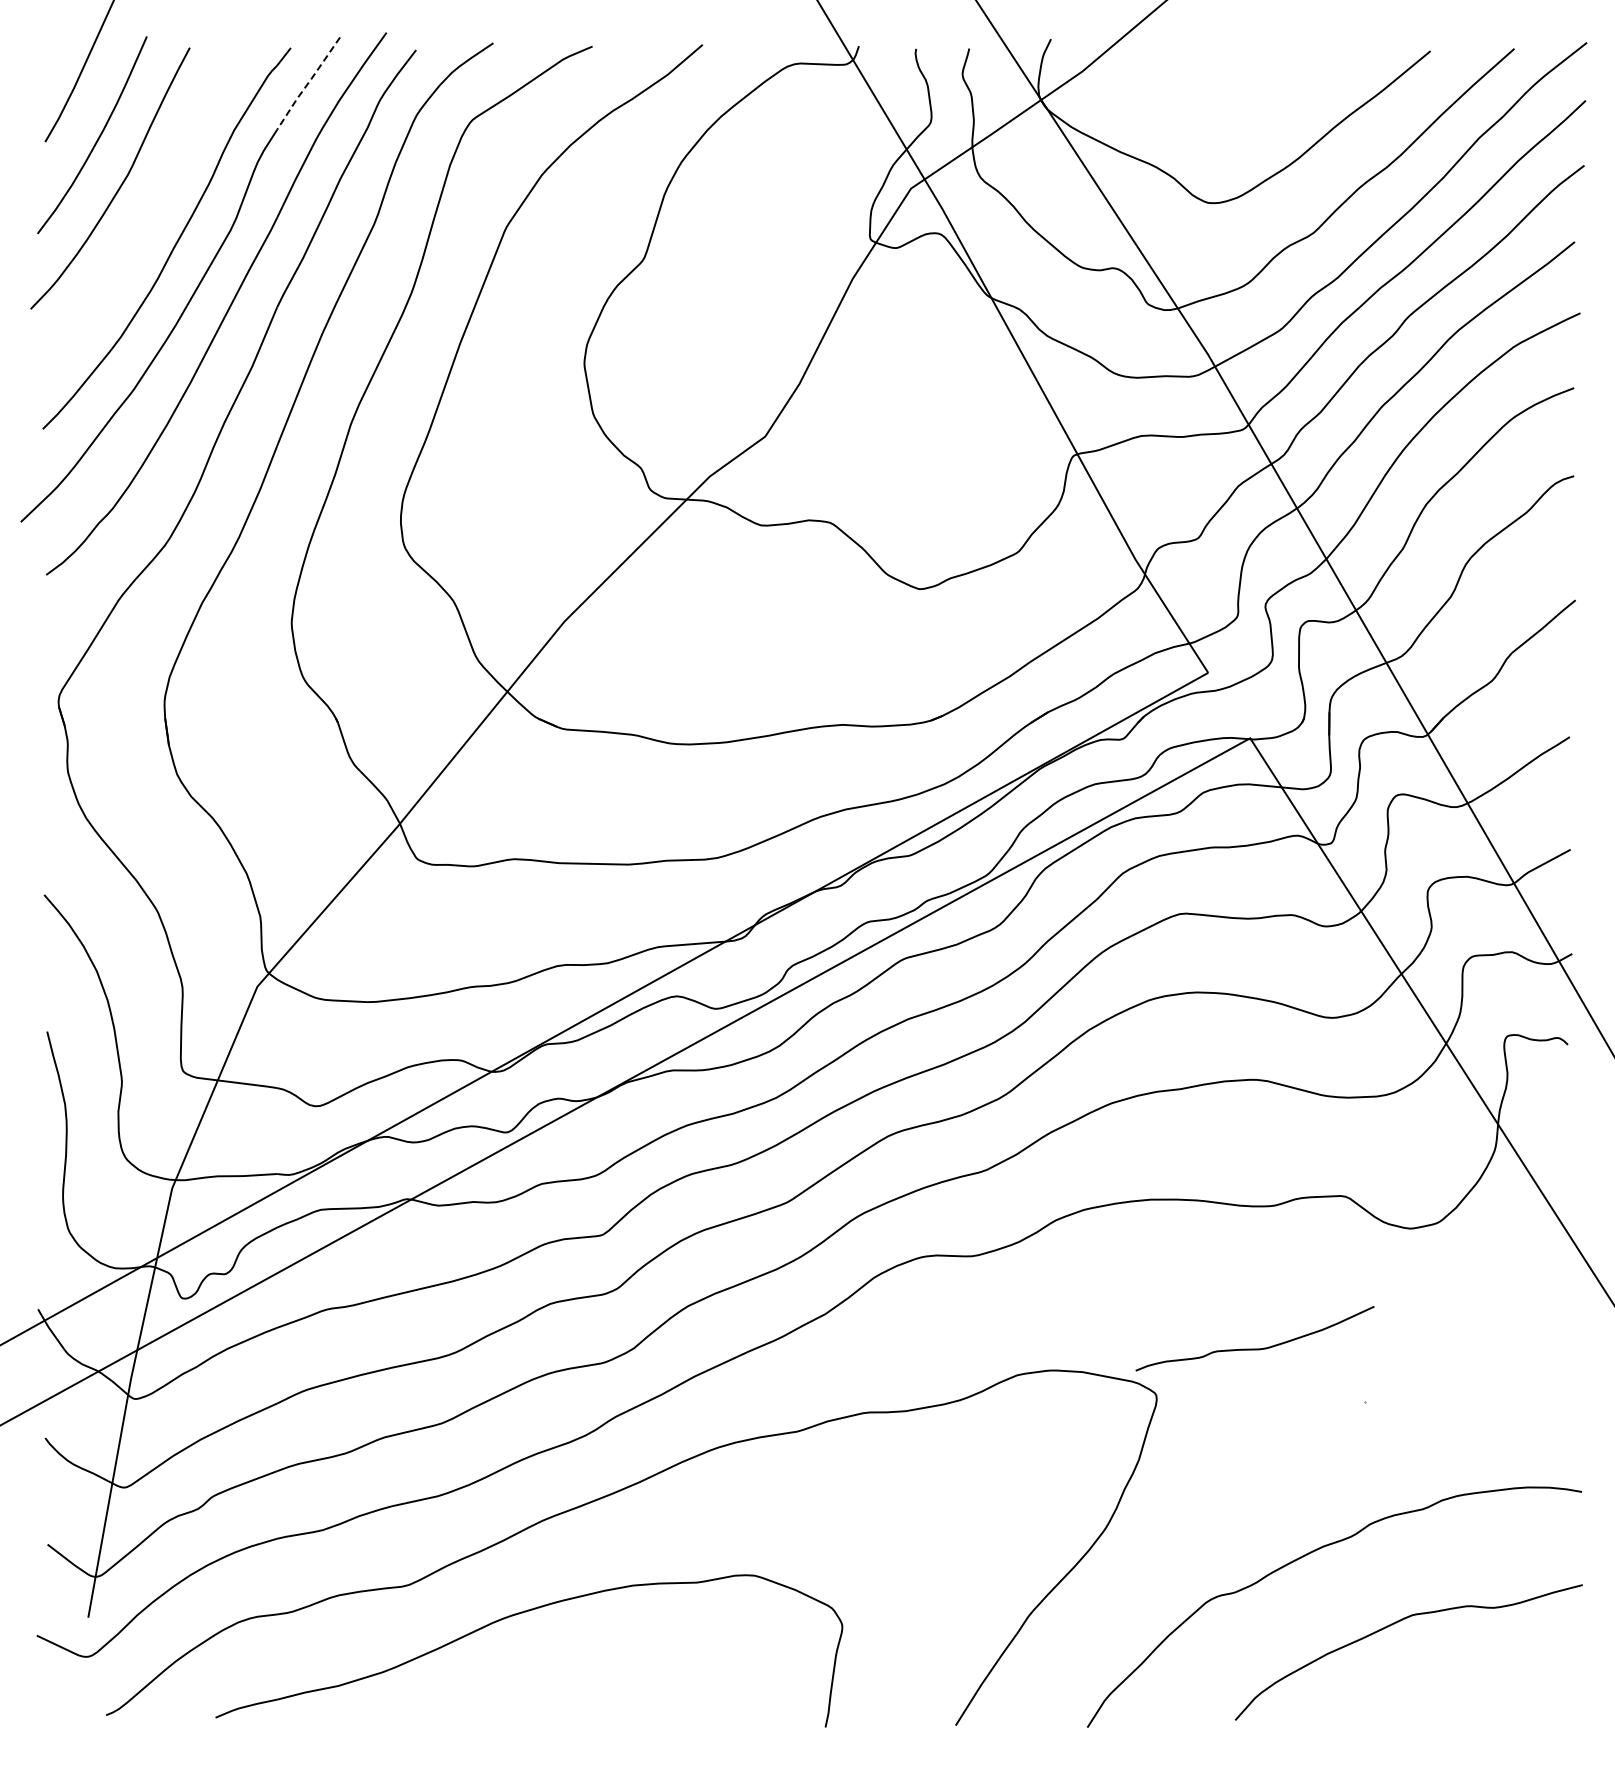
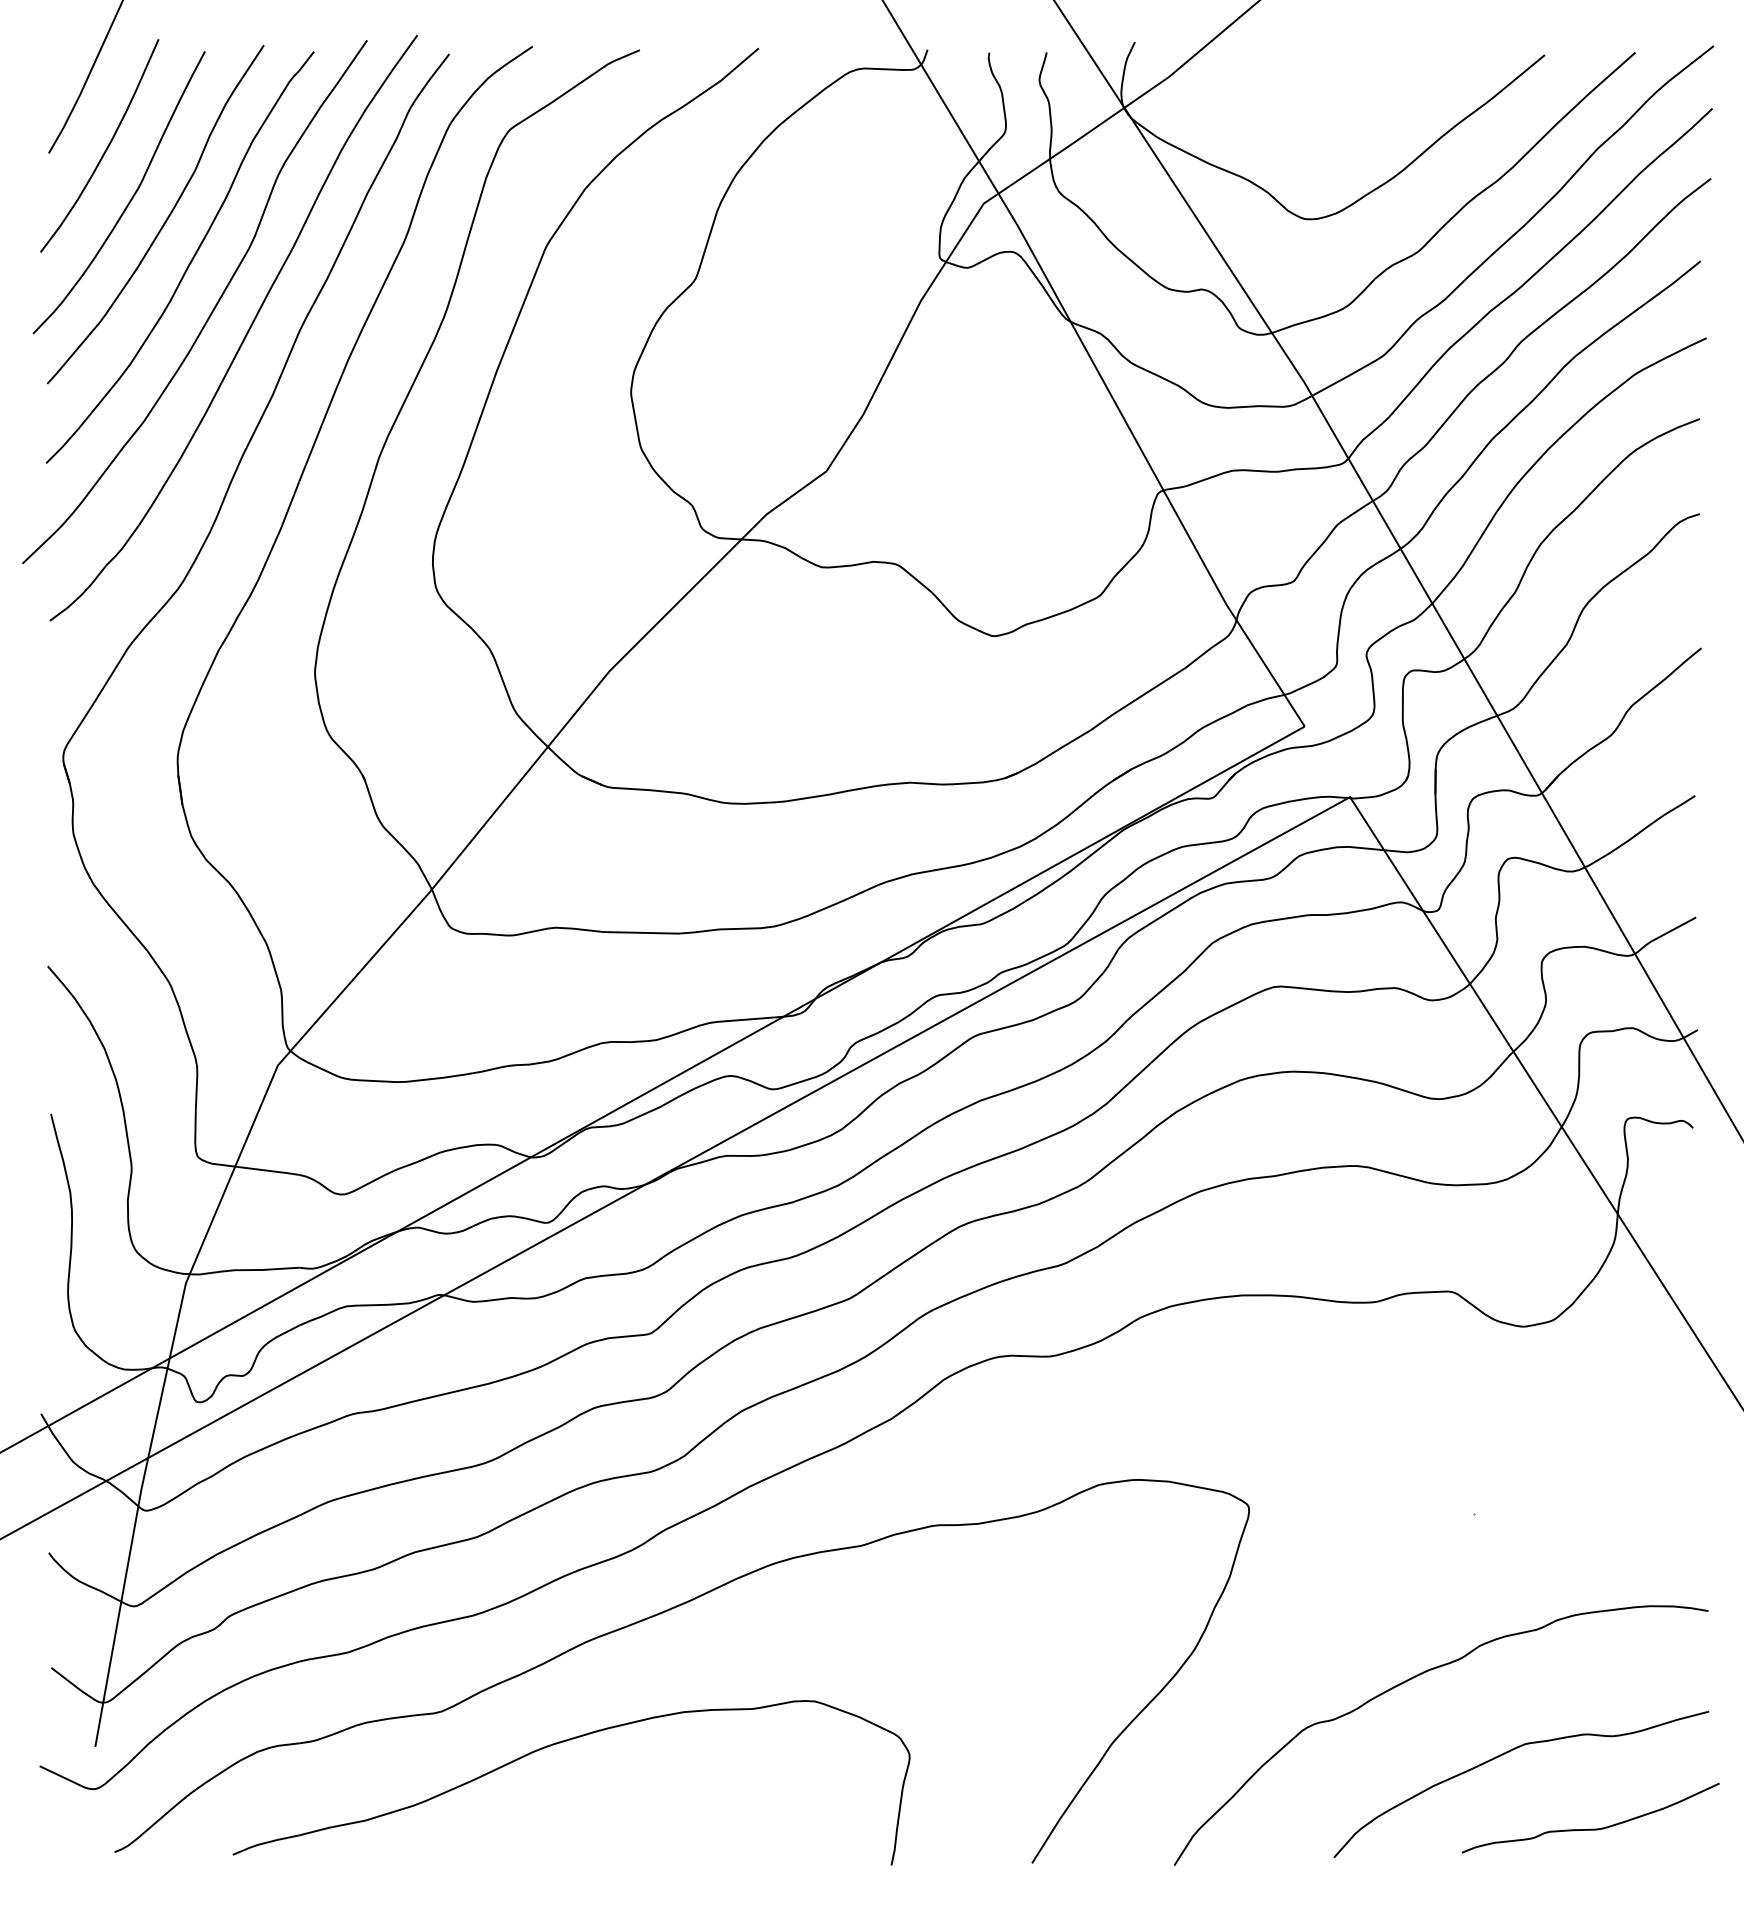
line: (308, 83) -> (333, 90), dashed -> solid
curve: (153, 203) -> (165, 219), added
curve: (1254, 1348) -> (1590, 1828), moved

